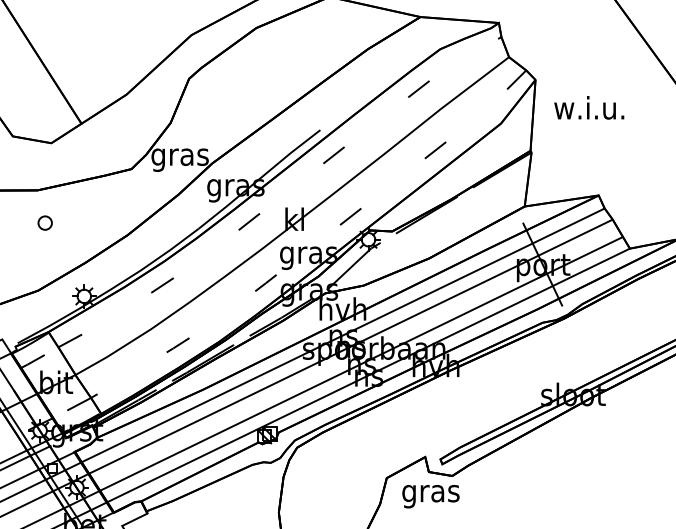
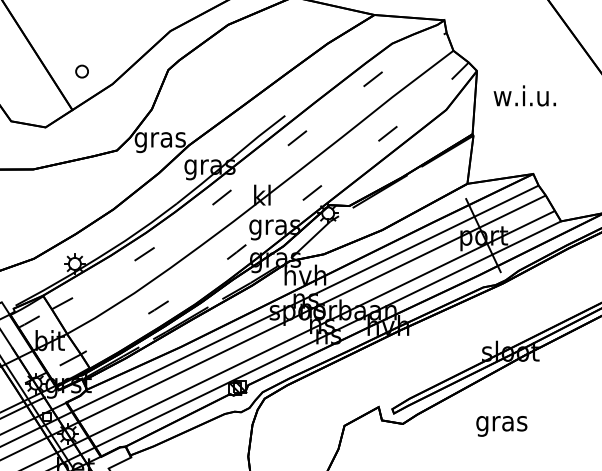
part: (44, 222) -> (81, 71), moved
text: (430, 496) -> (501, 426), moved

